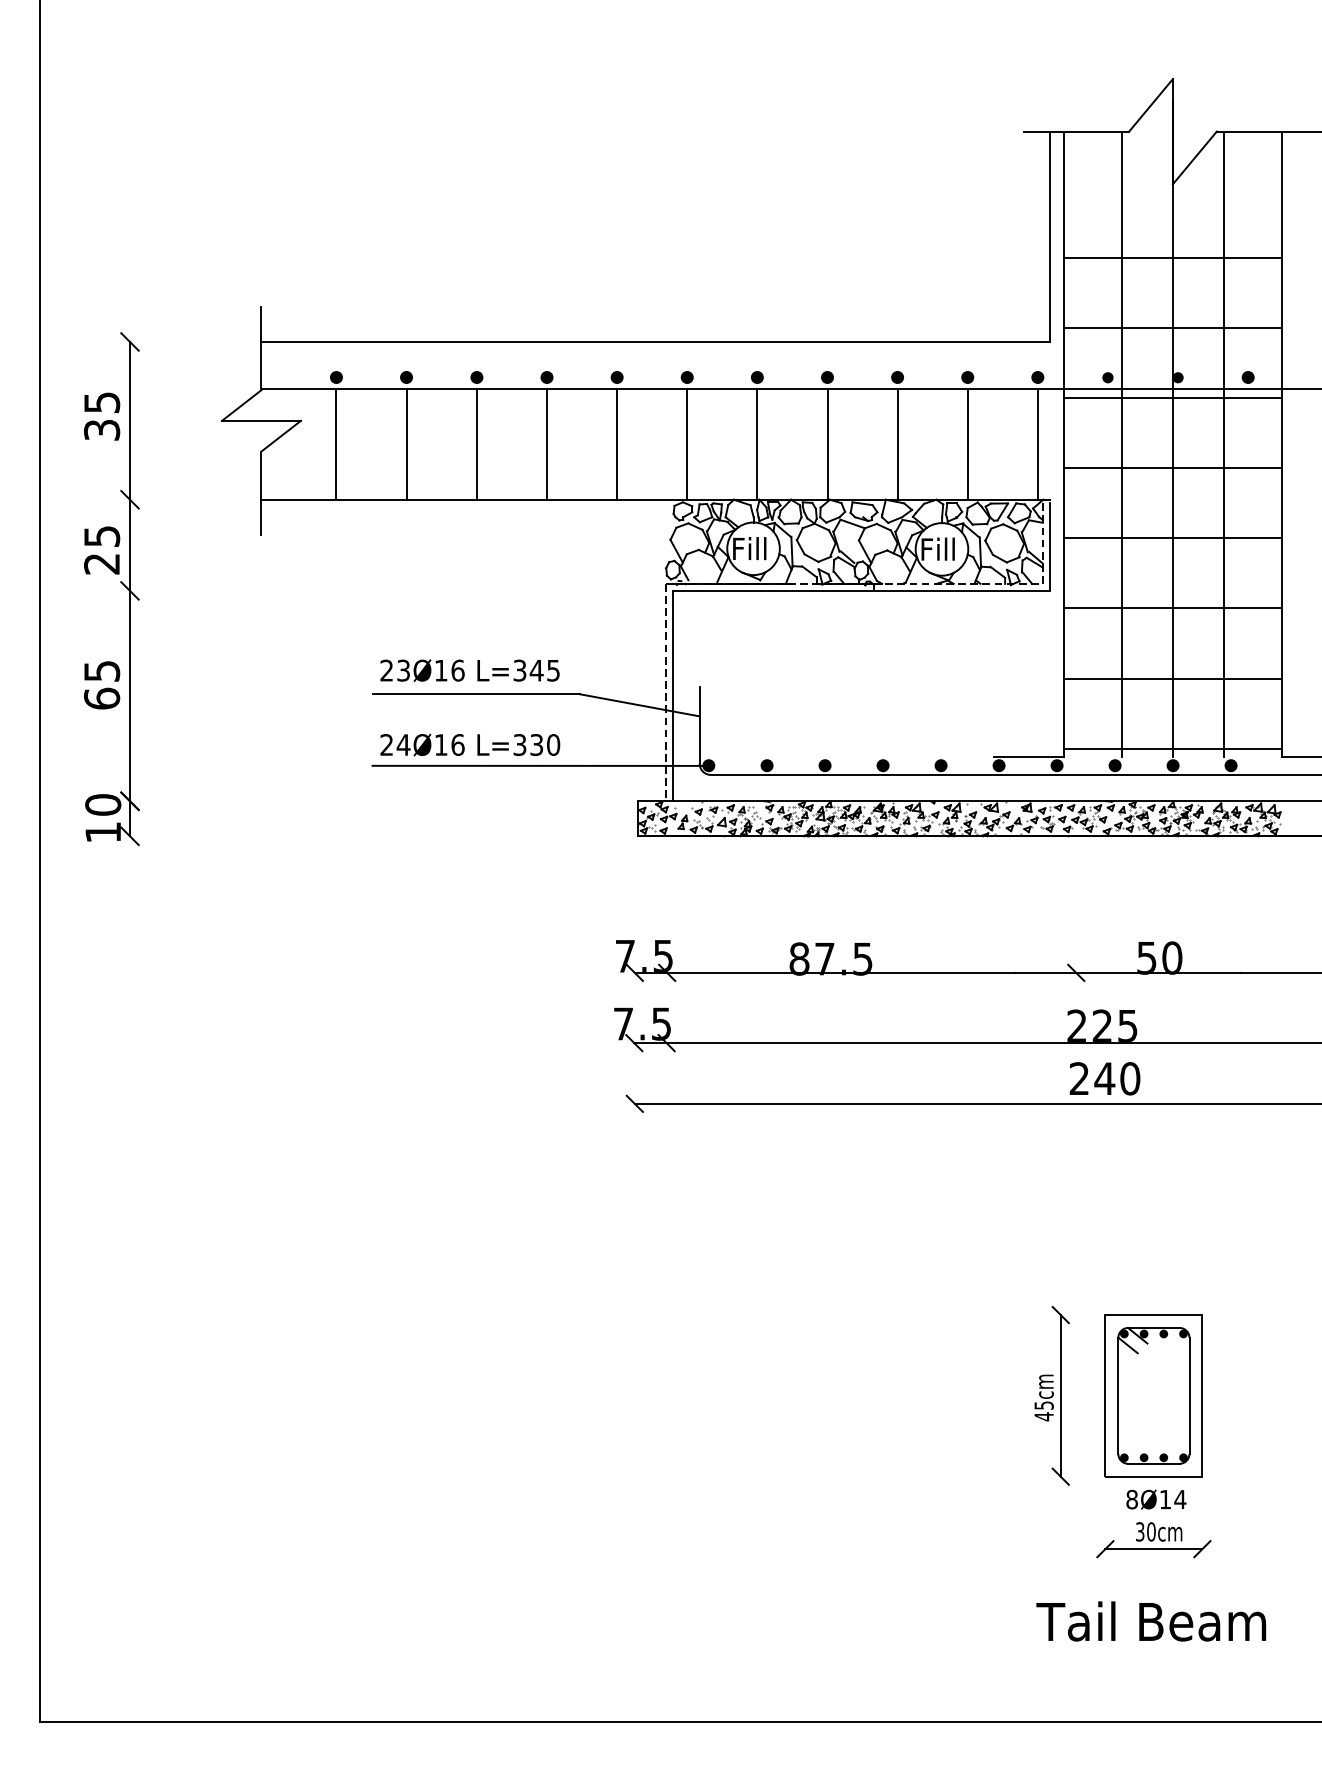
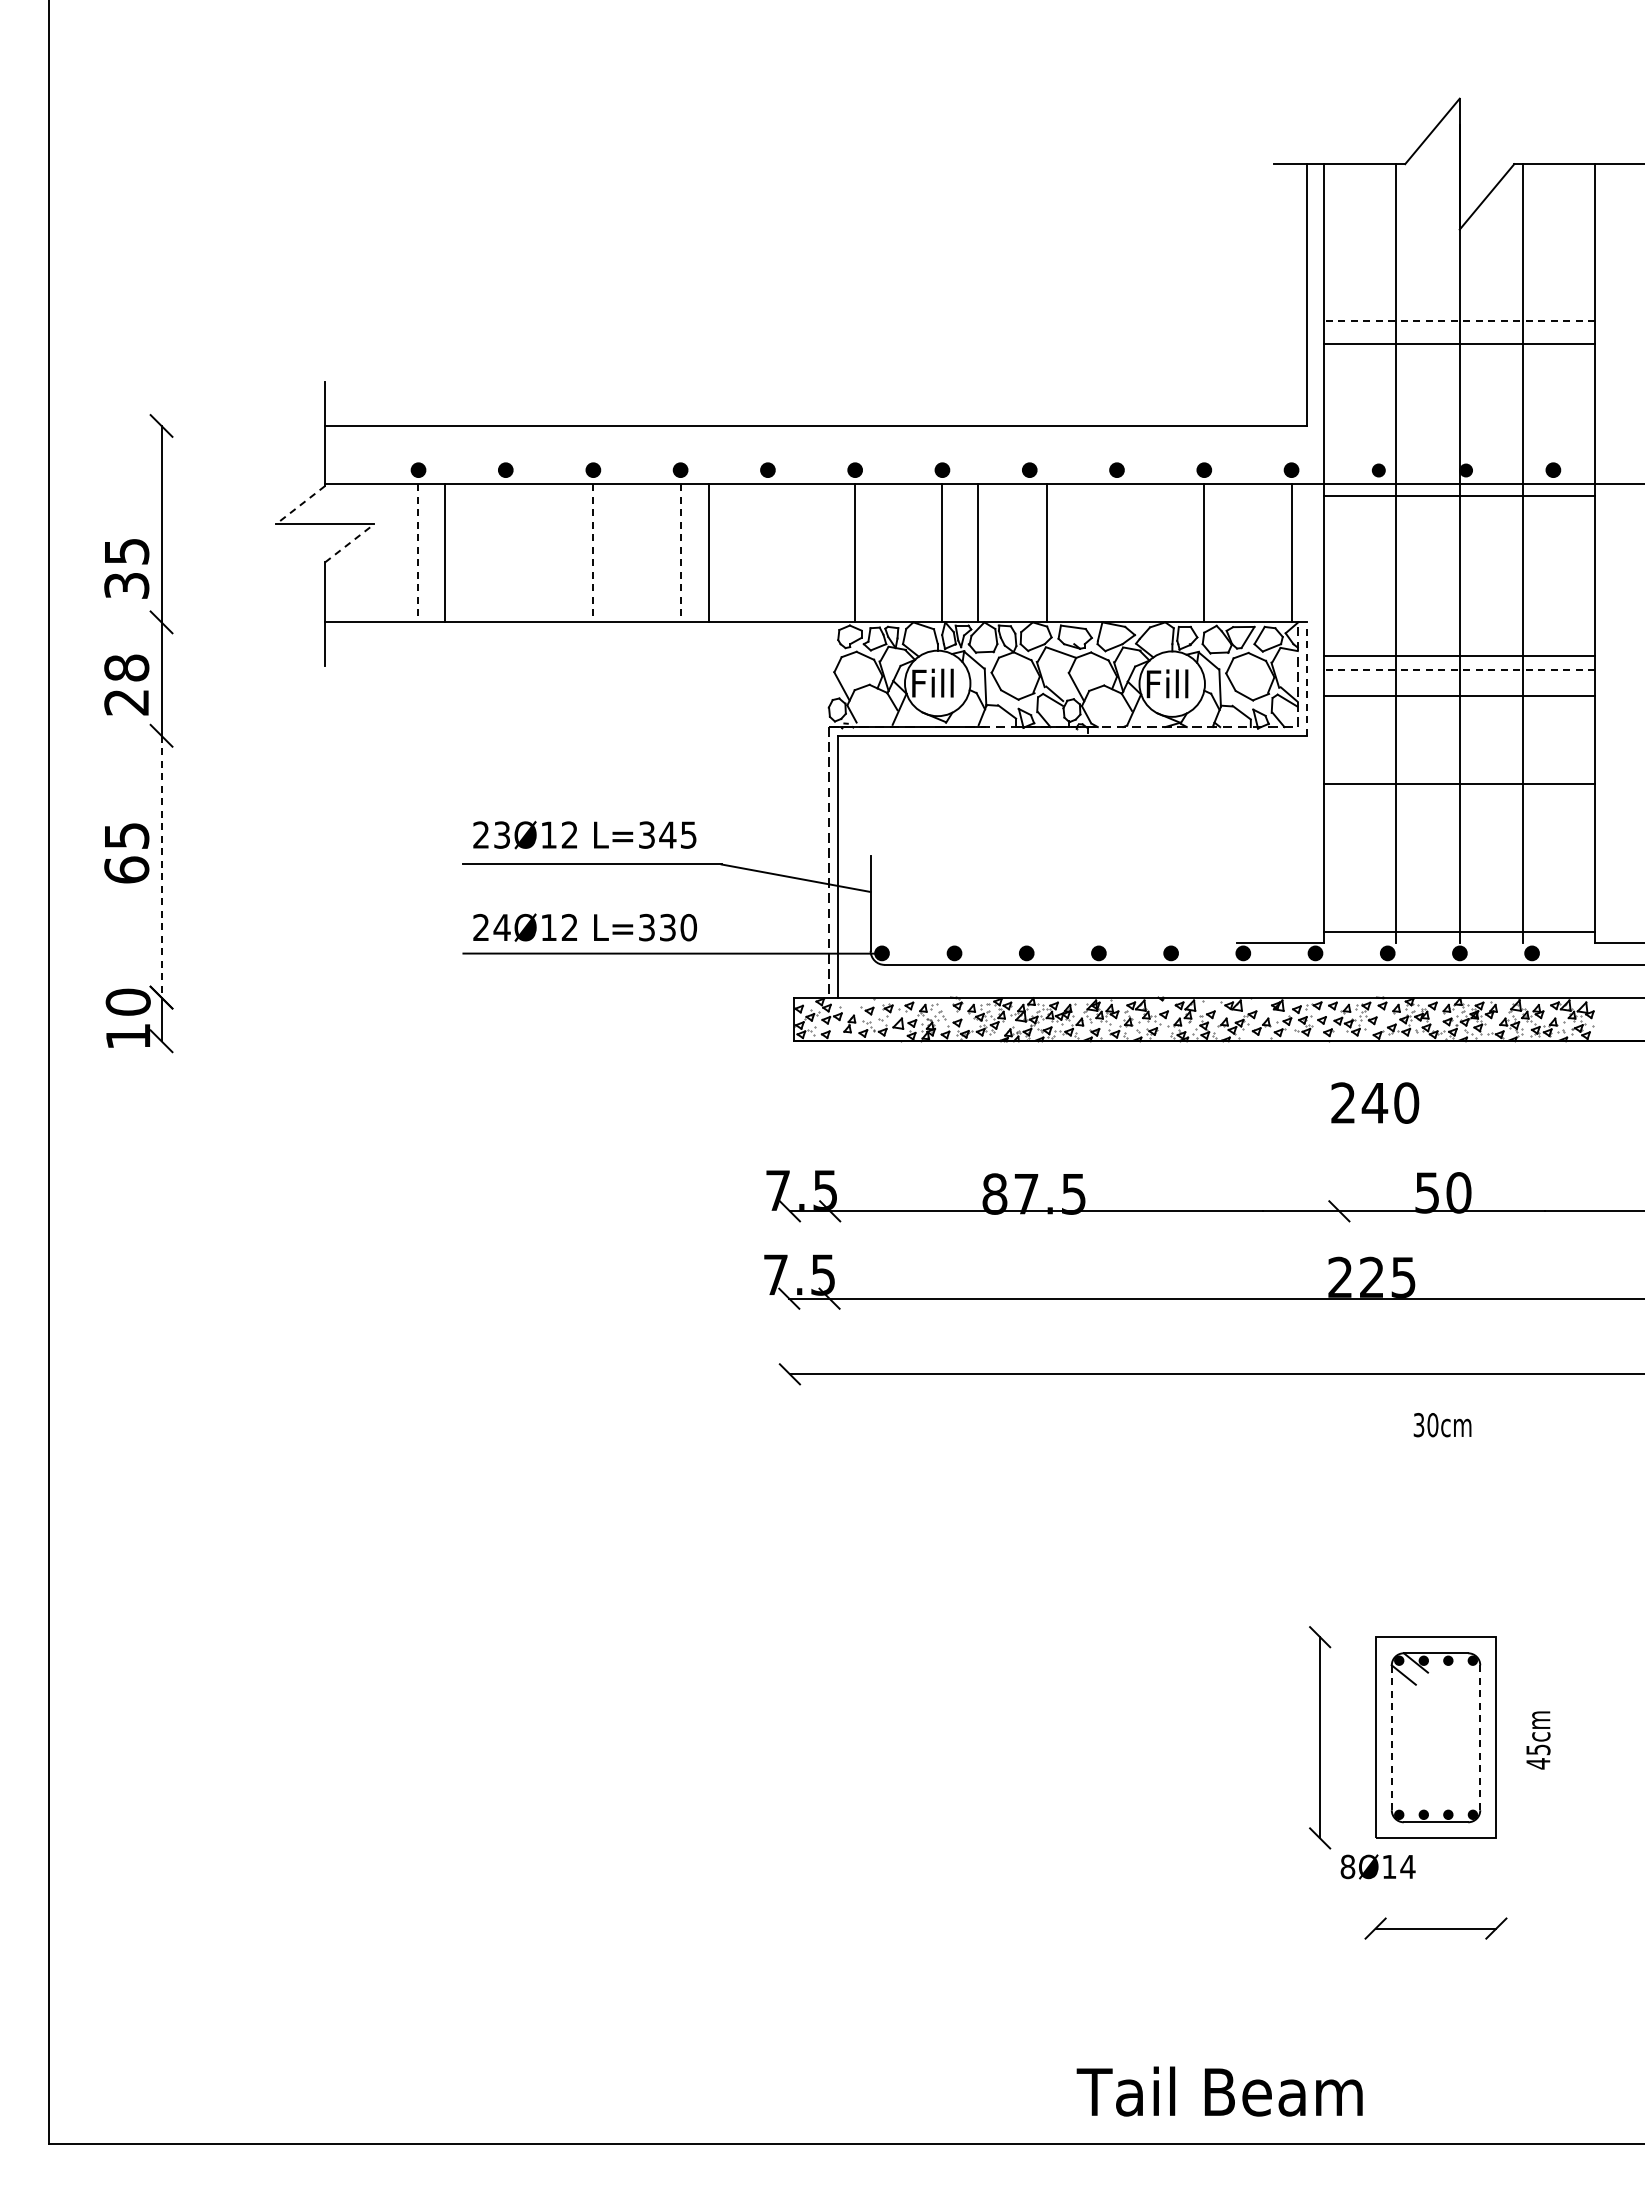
line: (1172, 258) -> (1459, 321), solid -> dashed
line: (1172, 327) -> (1459, 343), moved
line: (241, 405) -> (300, 505), solid -> dashed
text: (101, 416) -> (126, 568), moved
line: (281, 435) -> (350, 542), solid -> dashed
line: (336, 444) -> (418, 553), solid -> dashed
line: (406, 444) -> (444, 553), moved
line: (477, 444) -> (593, 553), solid -> dashed
line: (546, 444) -> (680, 553), solid -> dashed
line: (616, 444) -> (708, 553), moved
line: (827, 444) -> (977, 553), moved
line: (898, 444) -> (1047, 553), moved
line: (1172, 468) -> (1459, 656), moved
text: (101, 536) -> (126, 667), 25 -> 28
line: (1172, 538) -> (1459, 670), solid -> dashed
line: (1050, 547) -> (1307, 681), solid -> dashed
line: (1172, 608) -> (1459, 695), moved
text: (457, 670) -> (569, 834), 23Ø16 -> 23Ø12
line: (1172, 678) -> (1459, 783), moved
line: (129, 695) -> (161, 866), solid -> dashed
text: (457, 744) -> (569, 927), 24Ø16 -> 24Ø12
text: (1105, 1078) -> (1375, 1102), moved
line: (1118, 1395) -> (1391, 1737), solid -> dashed
line: (1189, 1396) -> (1480, 1738), solid -> dashed
text: (1044, 1398) -> (1538, 1740), moved
text: (1155, 1499) -> (1377, 1866), moved
text: (1159, 1532) -> (1442, 1425), moved
text: (1151, 1621) -> (1219, 2091), moved

